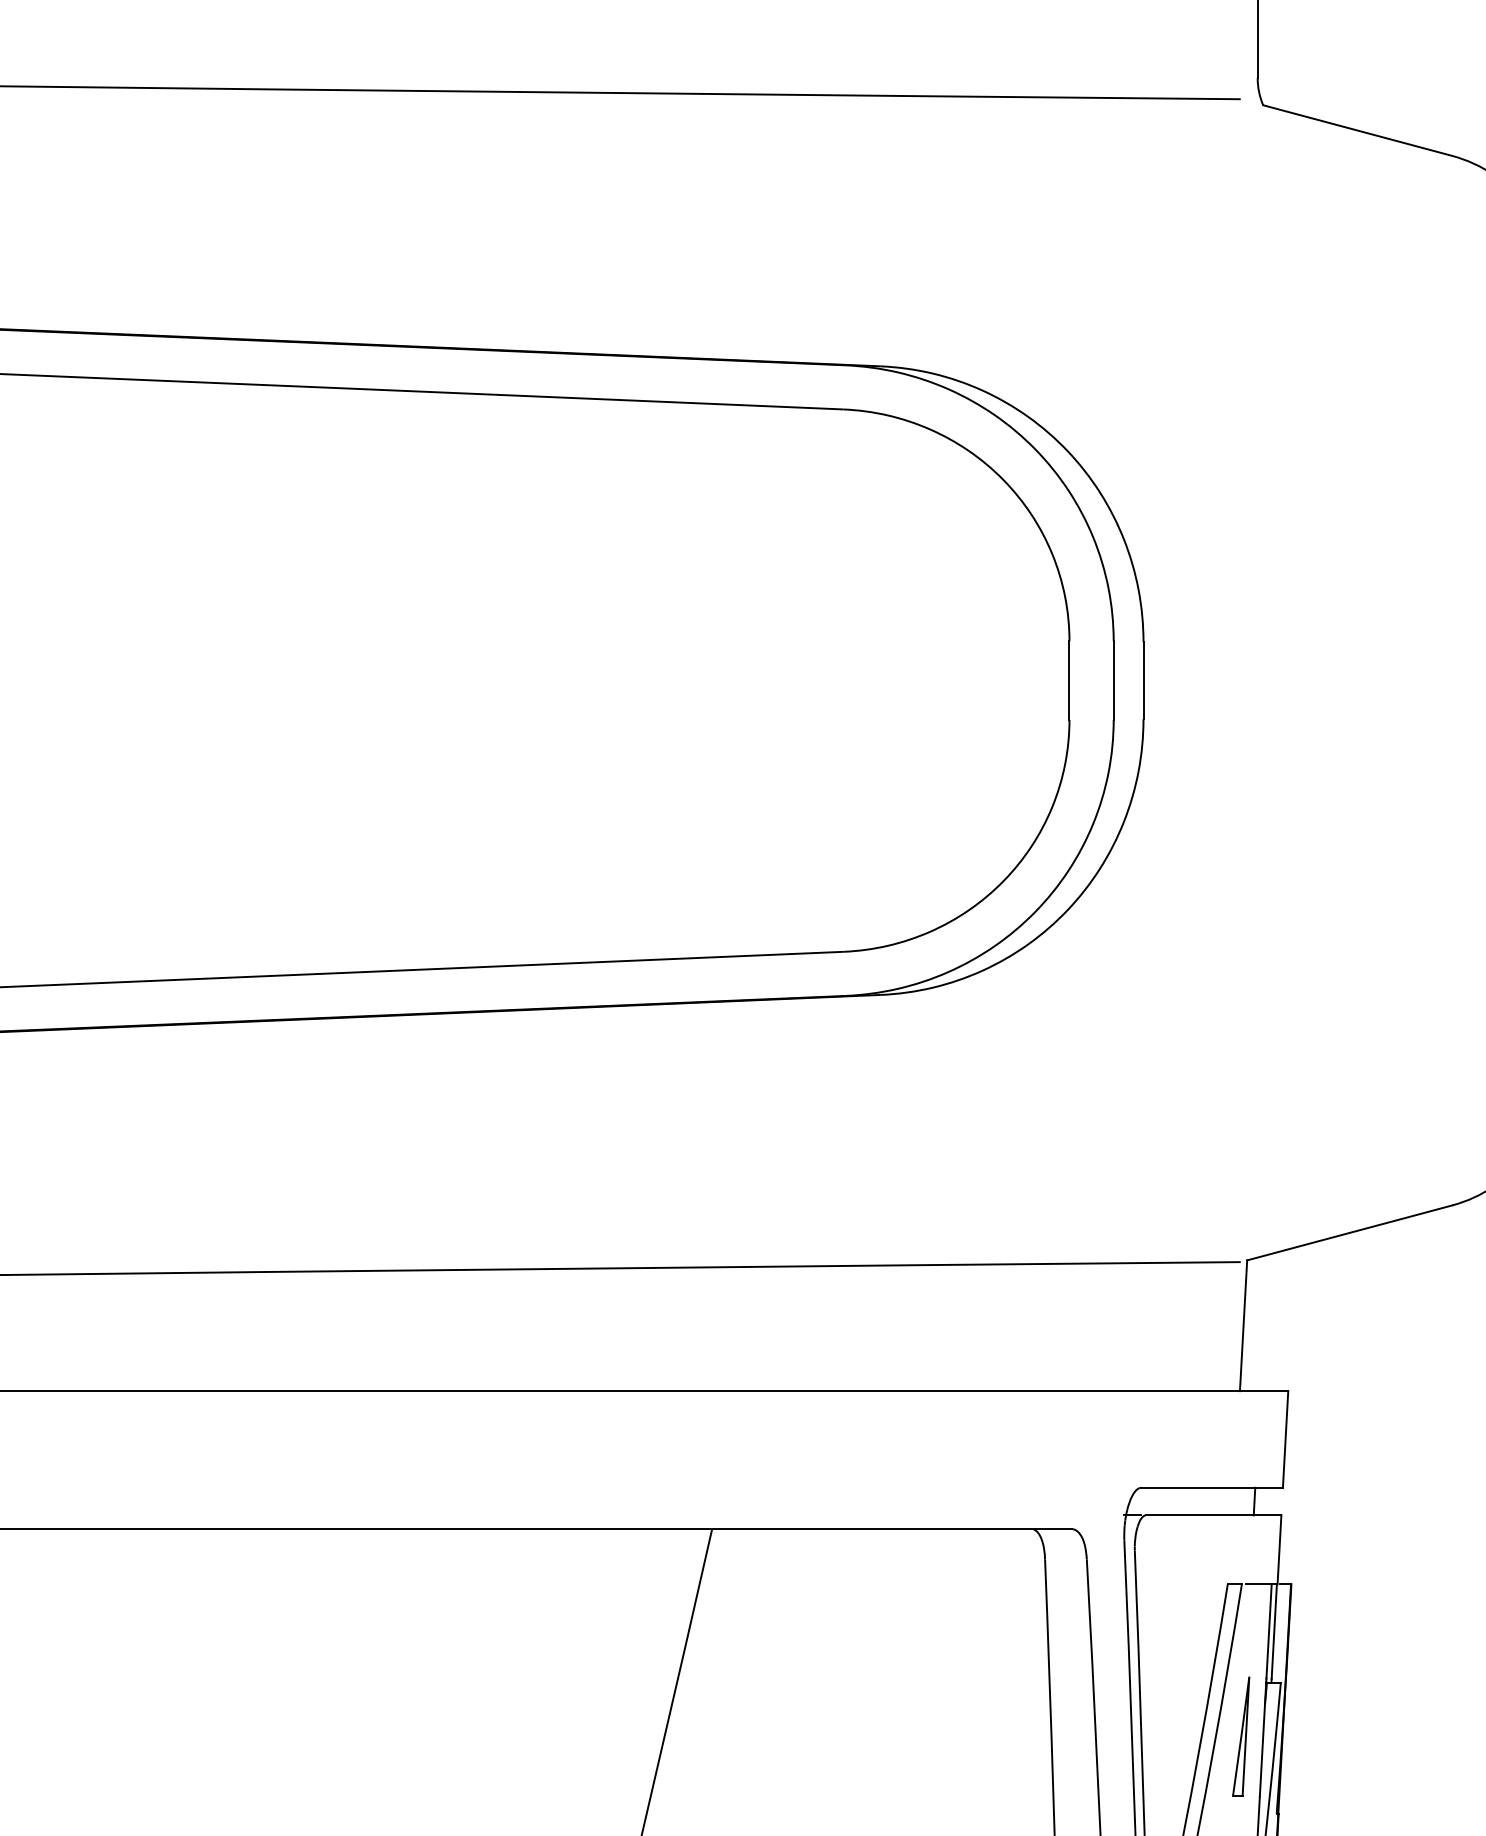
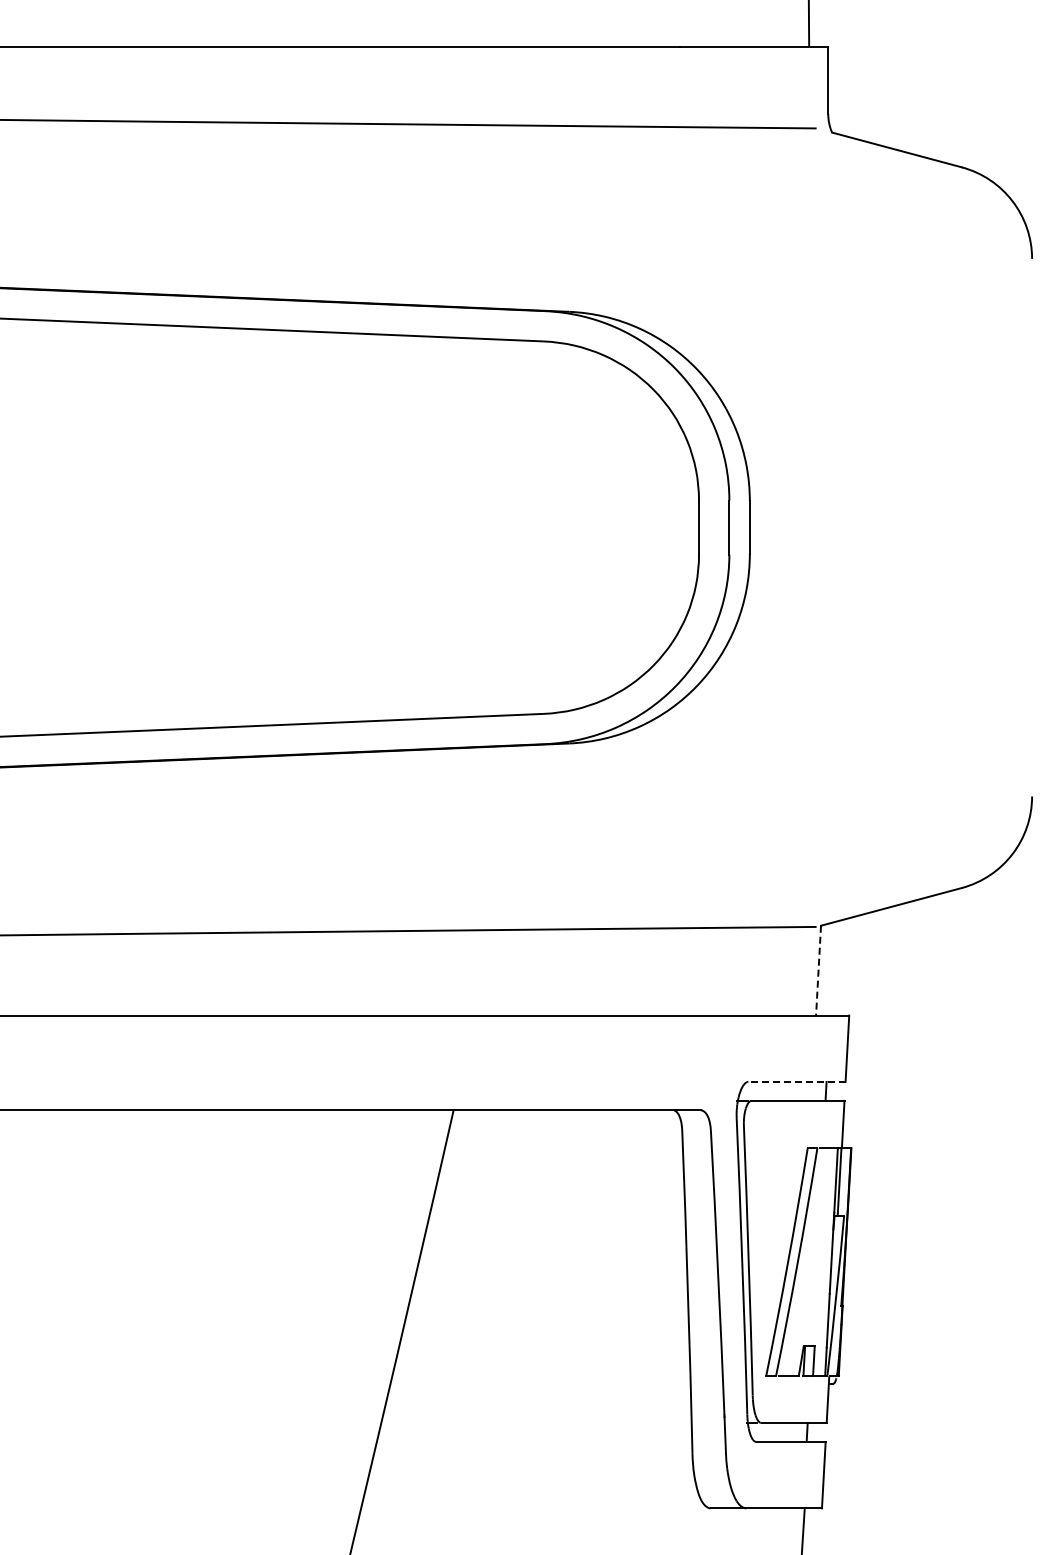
line: (1243, 1325) -> (818, 970), solid -> dashed
line: (1211, 1487) -> (796, 1081), solid -> dashed
part: (1240, 1736) -> (816, 1252), removed

